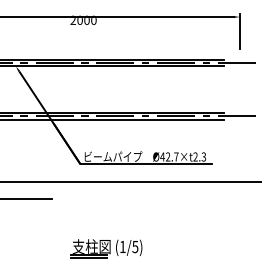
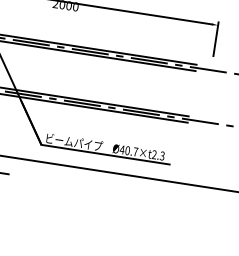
text: (168, 156) -> (128, 150), Ø42.7×t2.3 -> Ø40.7×t2.3
part: (106, 248) -> (54, 230), removed

